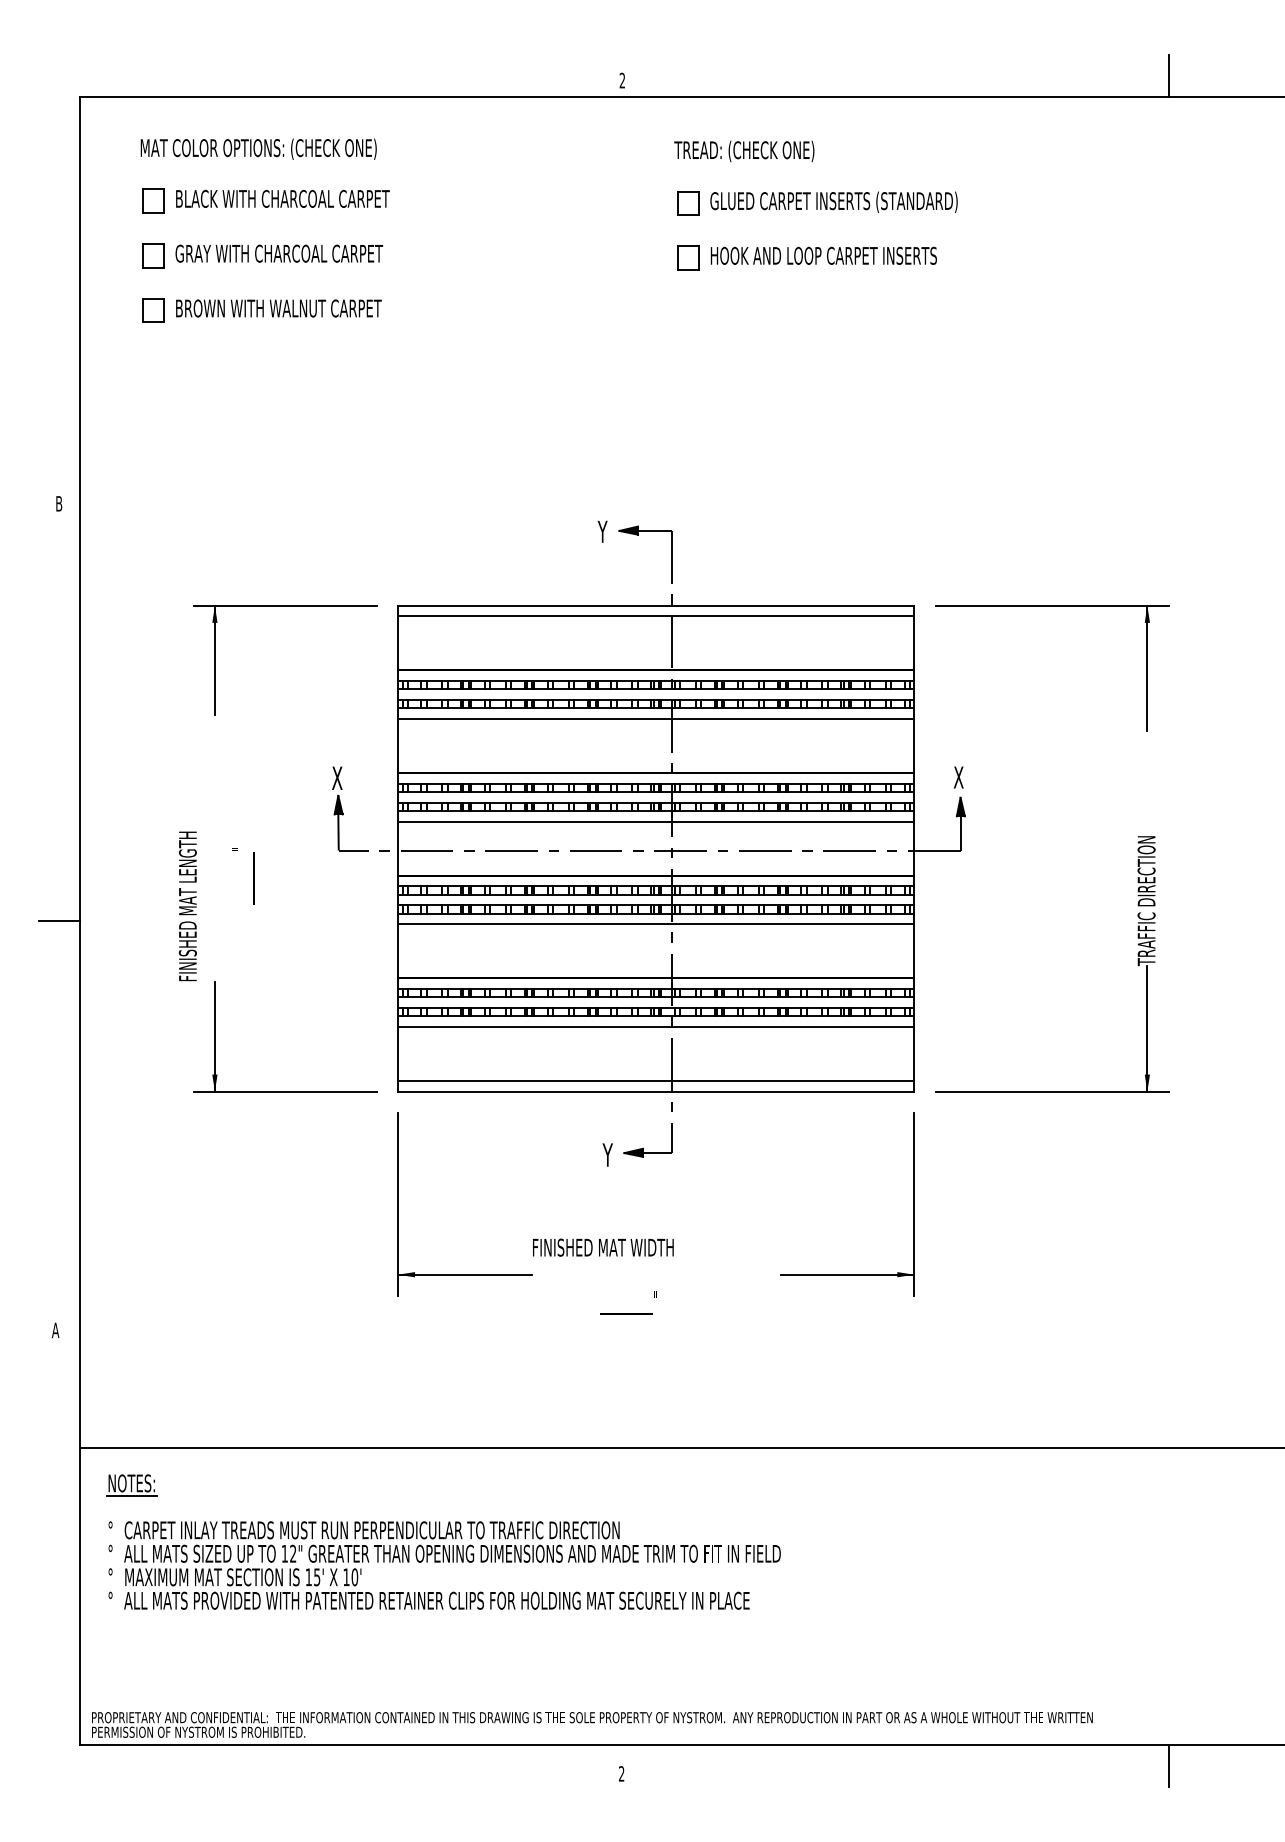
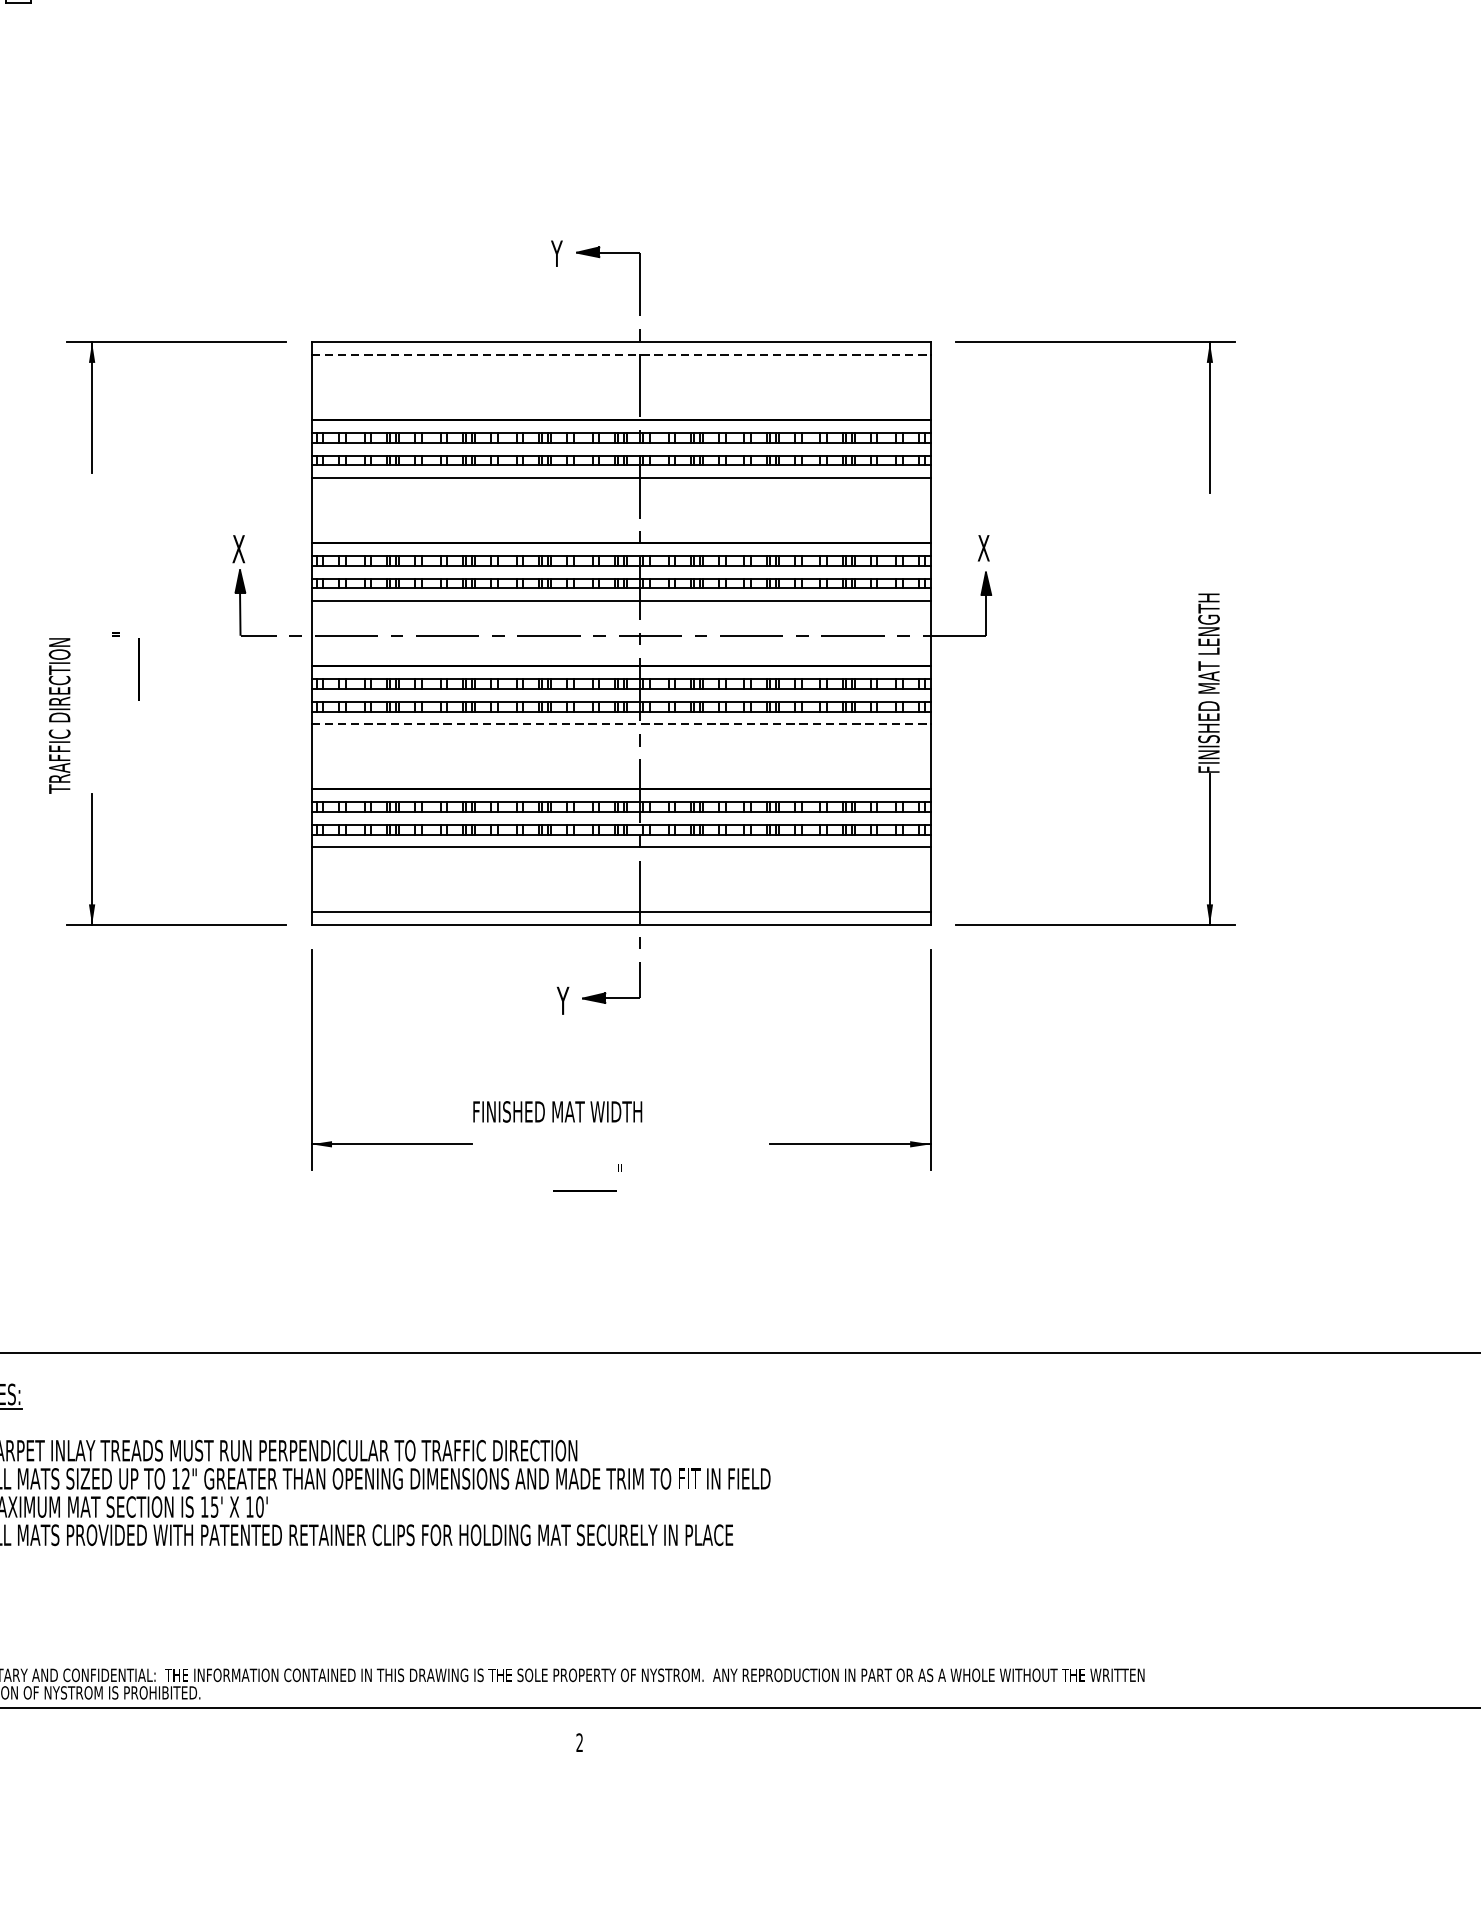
line: (656, 616) -> (621, 355), solid -> dashed
text: (1146, 890) -> (1208, 683), TRAFFIC DIRECTION -> FINISHED MAT LENGTH
text: (187, 906) -> (59, 702), FINISHED MAT LENGTH -> TRAFFIC DIRECTION
line: (656, 924) -> (621, 724), solid -> dashed
line: (1168, 1765) -> (1235, 1732), removed

